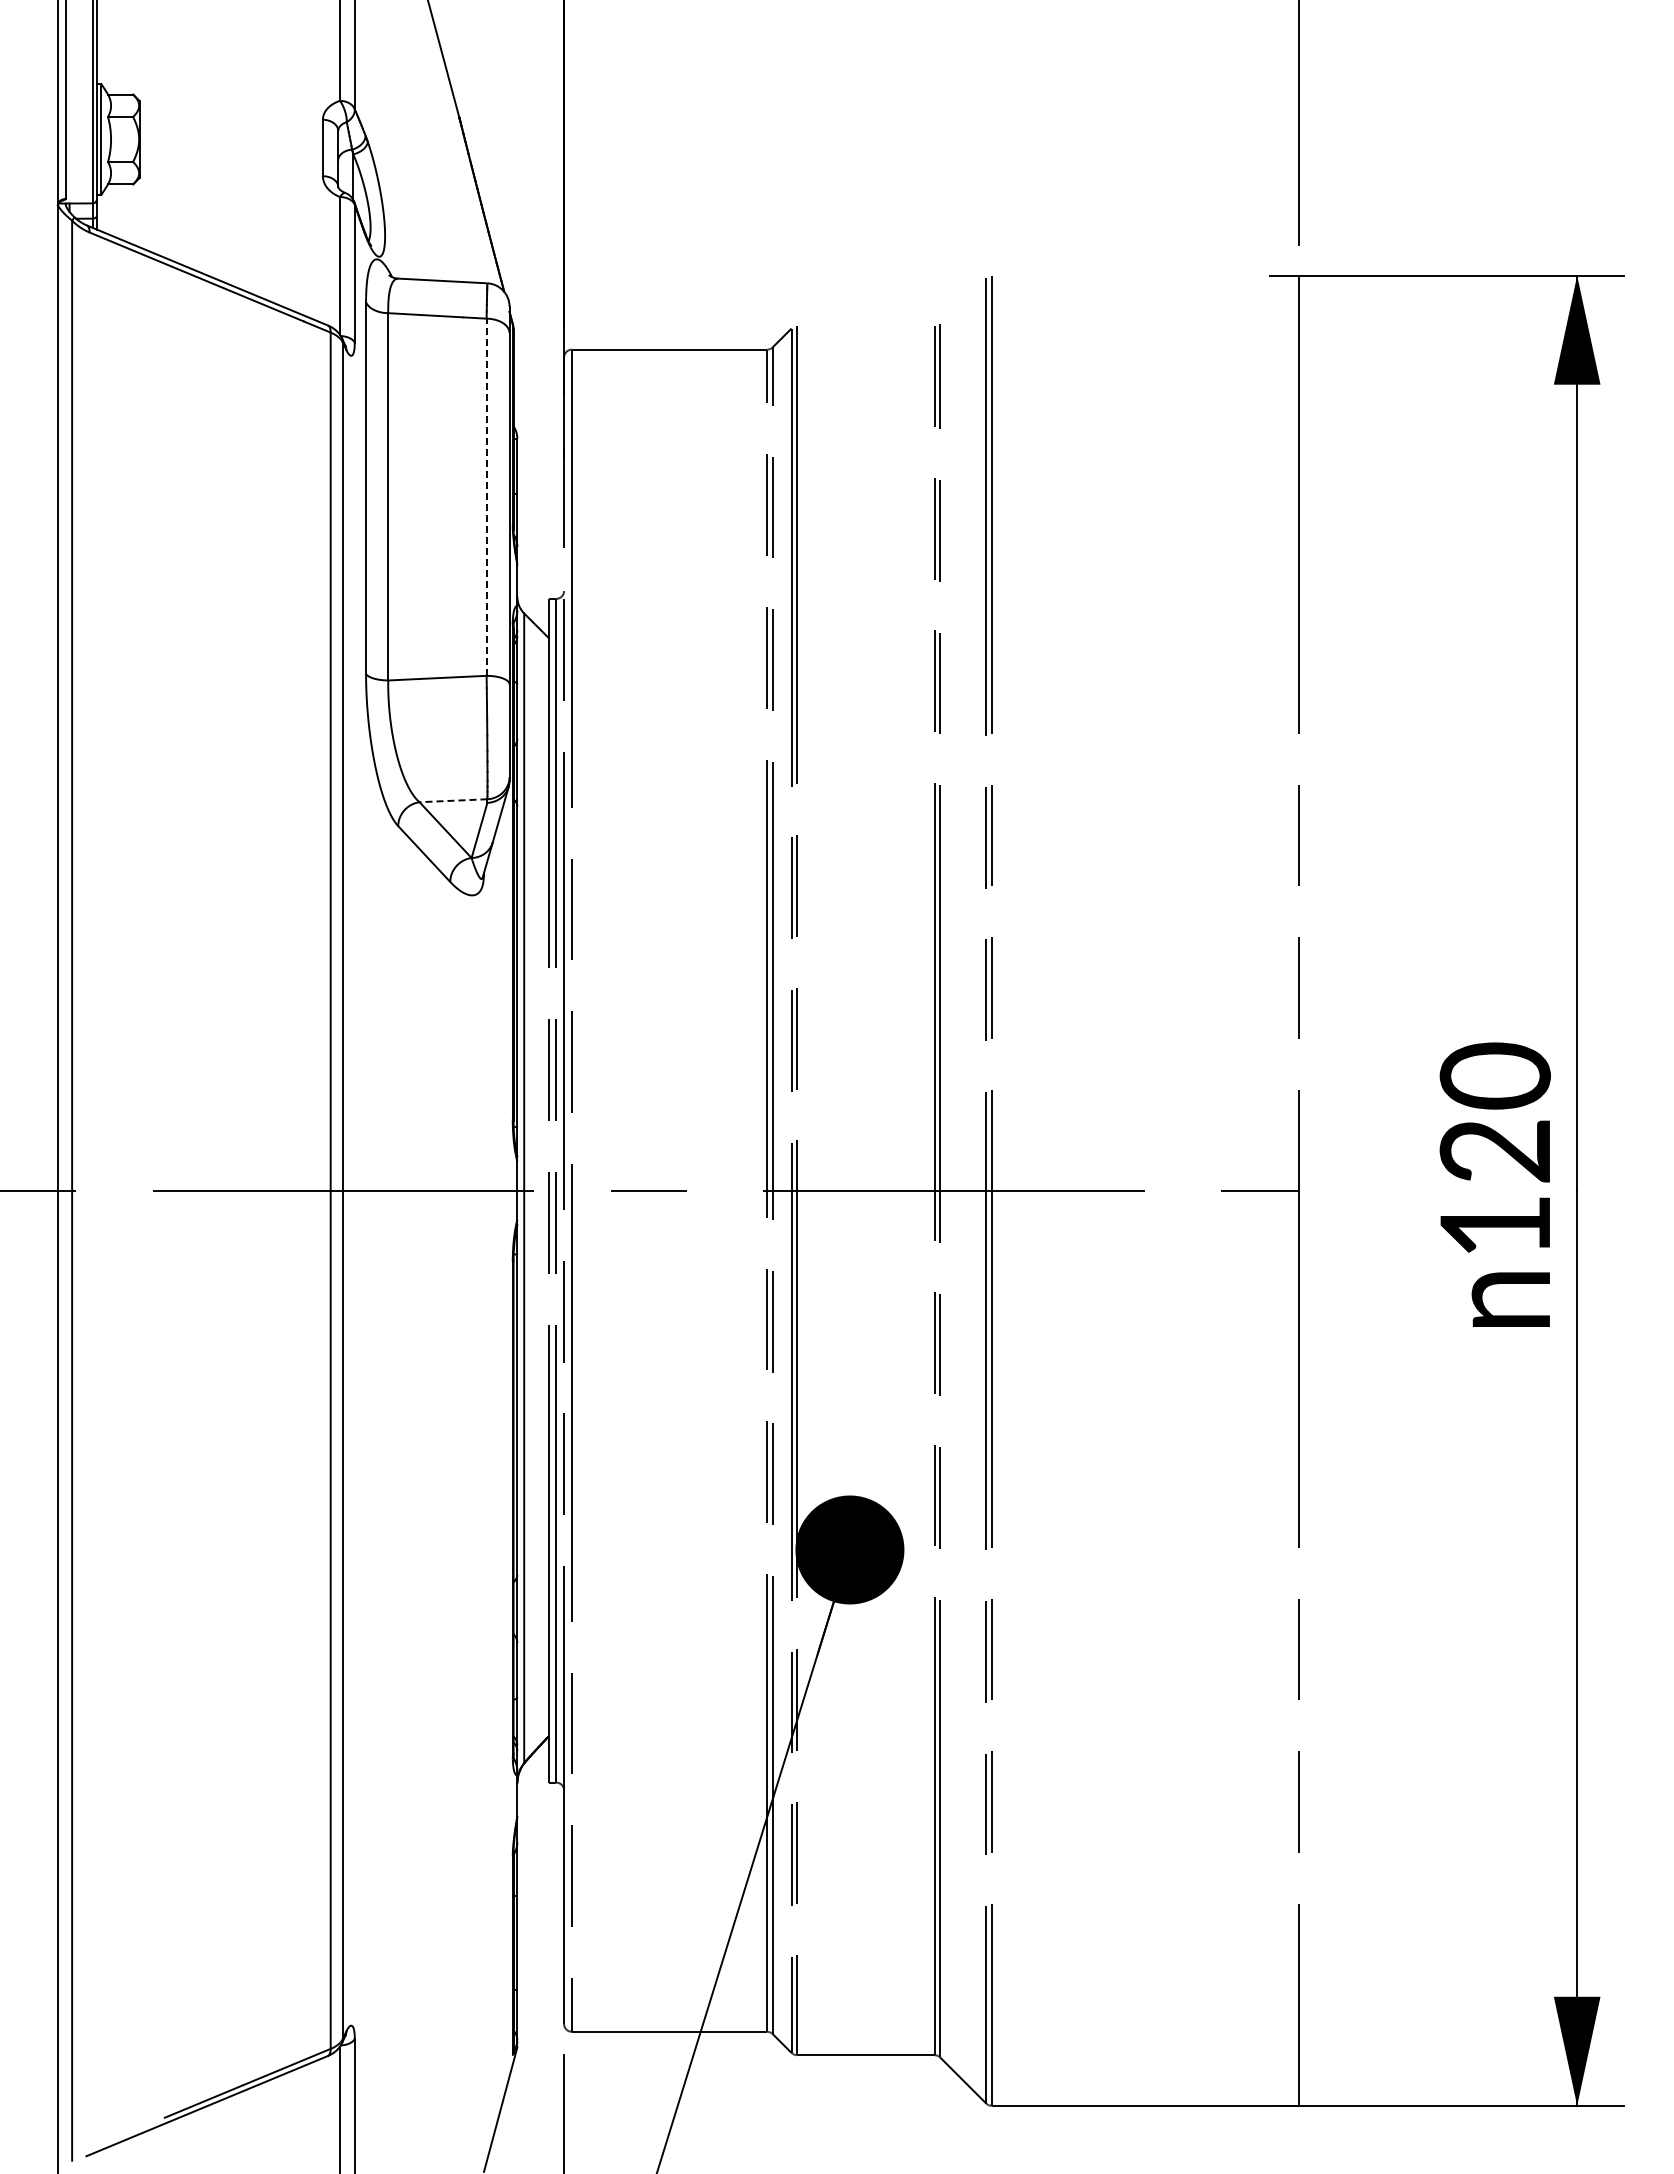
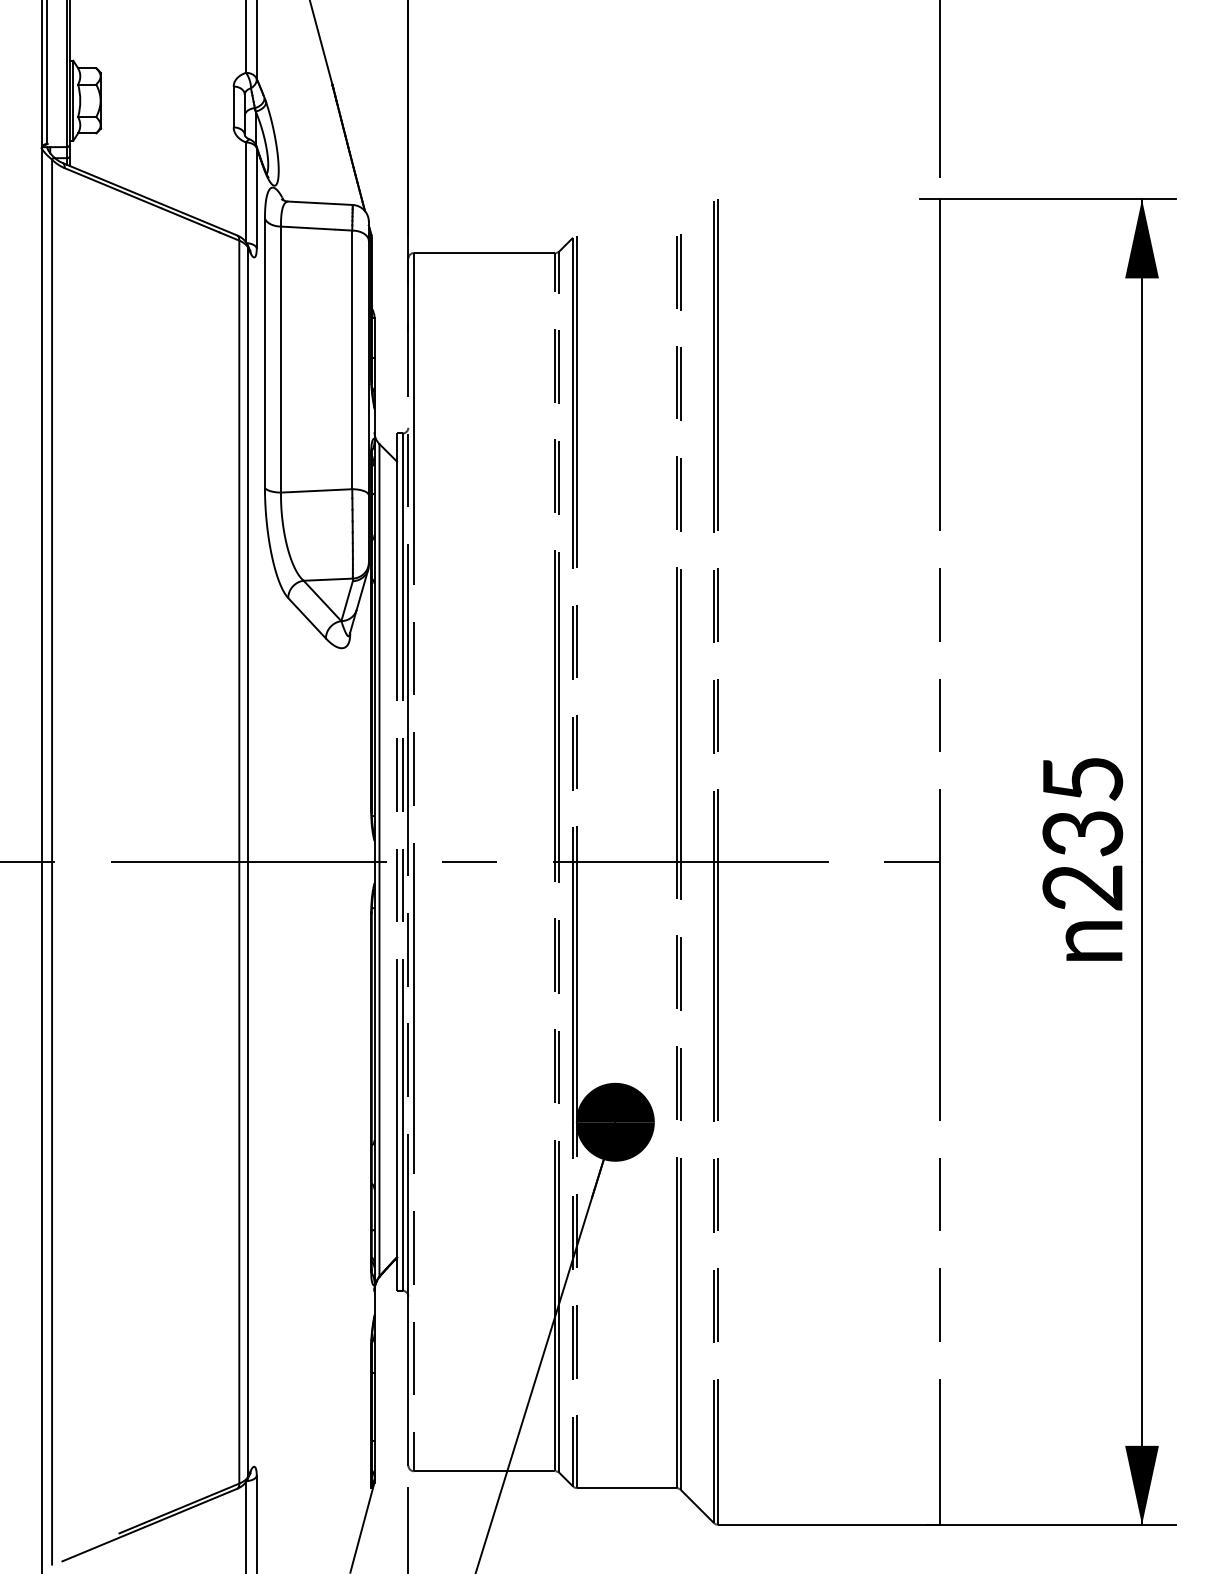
line: (486, 497) -> (352, 360), dashed -> solid
line: (453, 800) -> (328, 579), dashed -> solid
text: (1495, 1149) -> (1082, 832), 120 -> 235

